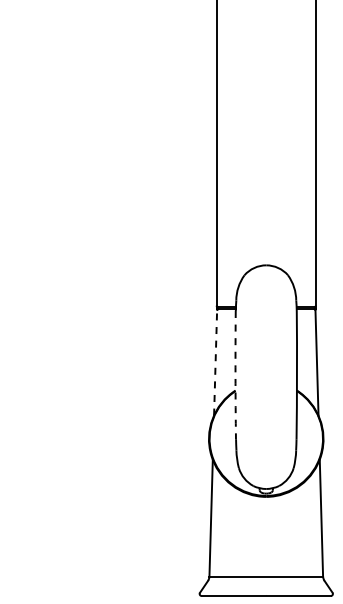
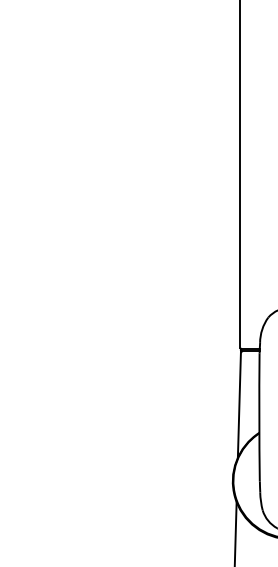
line: (215, 362) -> (239, 404), dashed -> solid
arc: (235, 375) -> (259, 417), dashed -> solid

